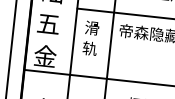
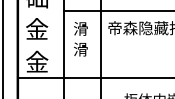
text: (49, 23) -> (37, 28), 五 -> 金
text: (89, 48) -> (80, 49), 轨 -> 滑

